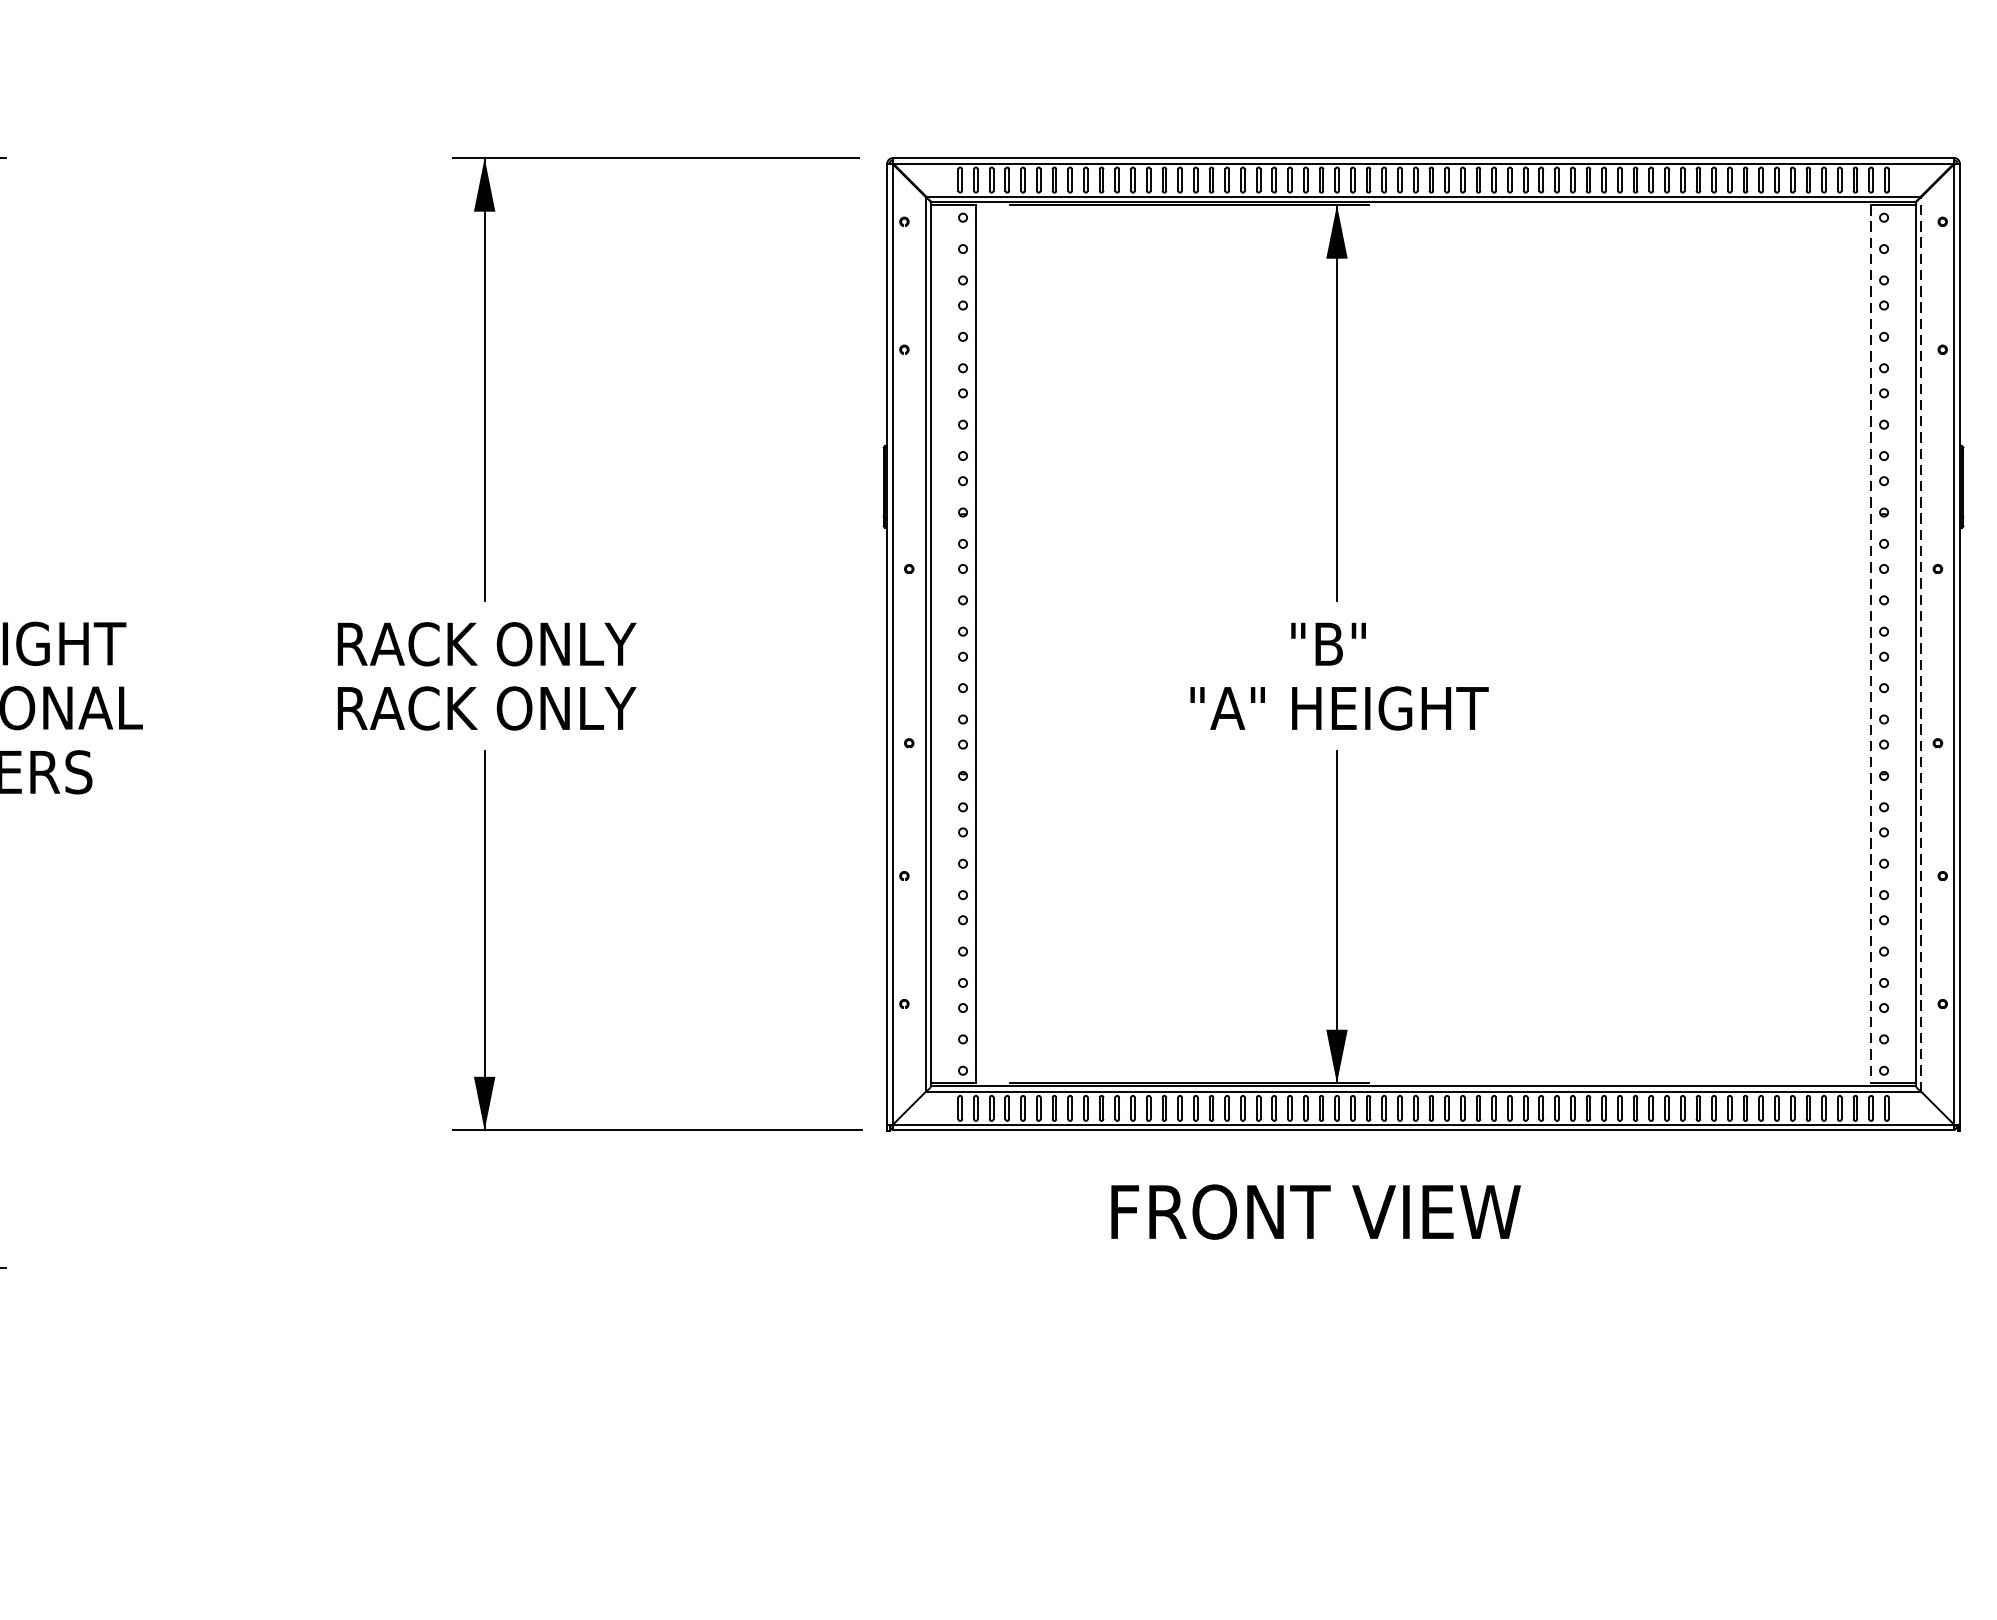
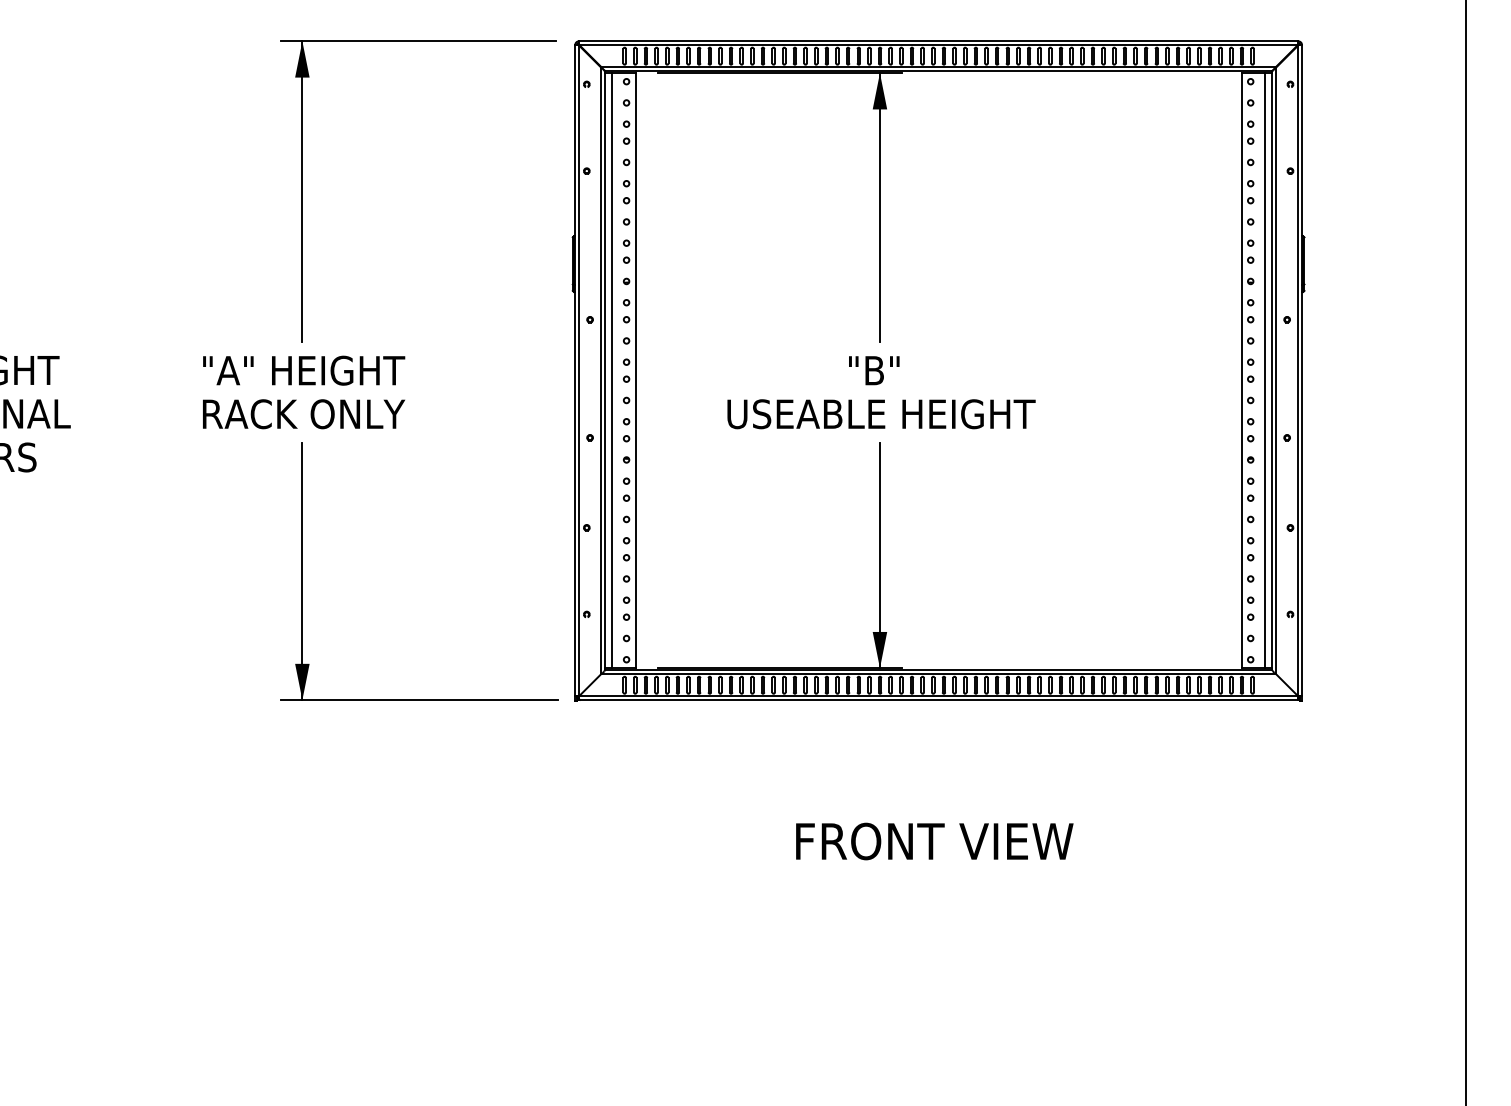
text: (487, 643) -> (304, 370), RACK ONLY -> "A" HEIGHT
line: (942, 643) -> (612, 370), added
line: (1870, 643) -> (1241, 370), dashed -> solid
line: (1904, 643) -> (1264, 370), added
line: (1922, 643) -> (1276, 370), dashed -> solid
text: (1339, 708) -> (881, 414), "A" HEIGHT -> USEABLE HEIGHT
text: (1315, 1212) -> (934, 841), moved

